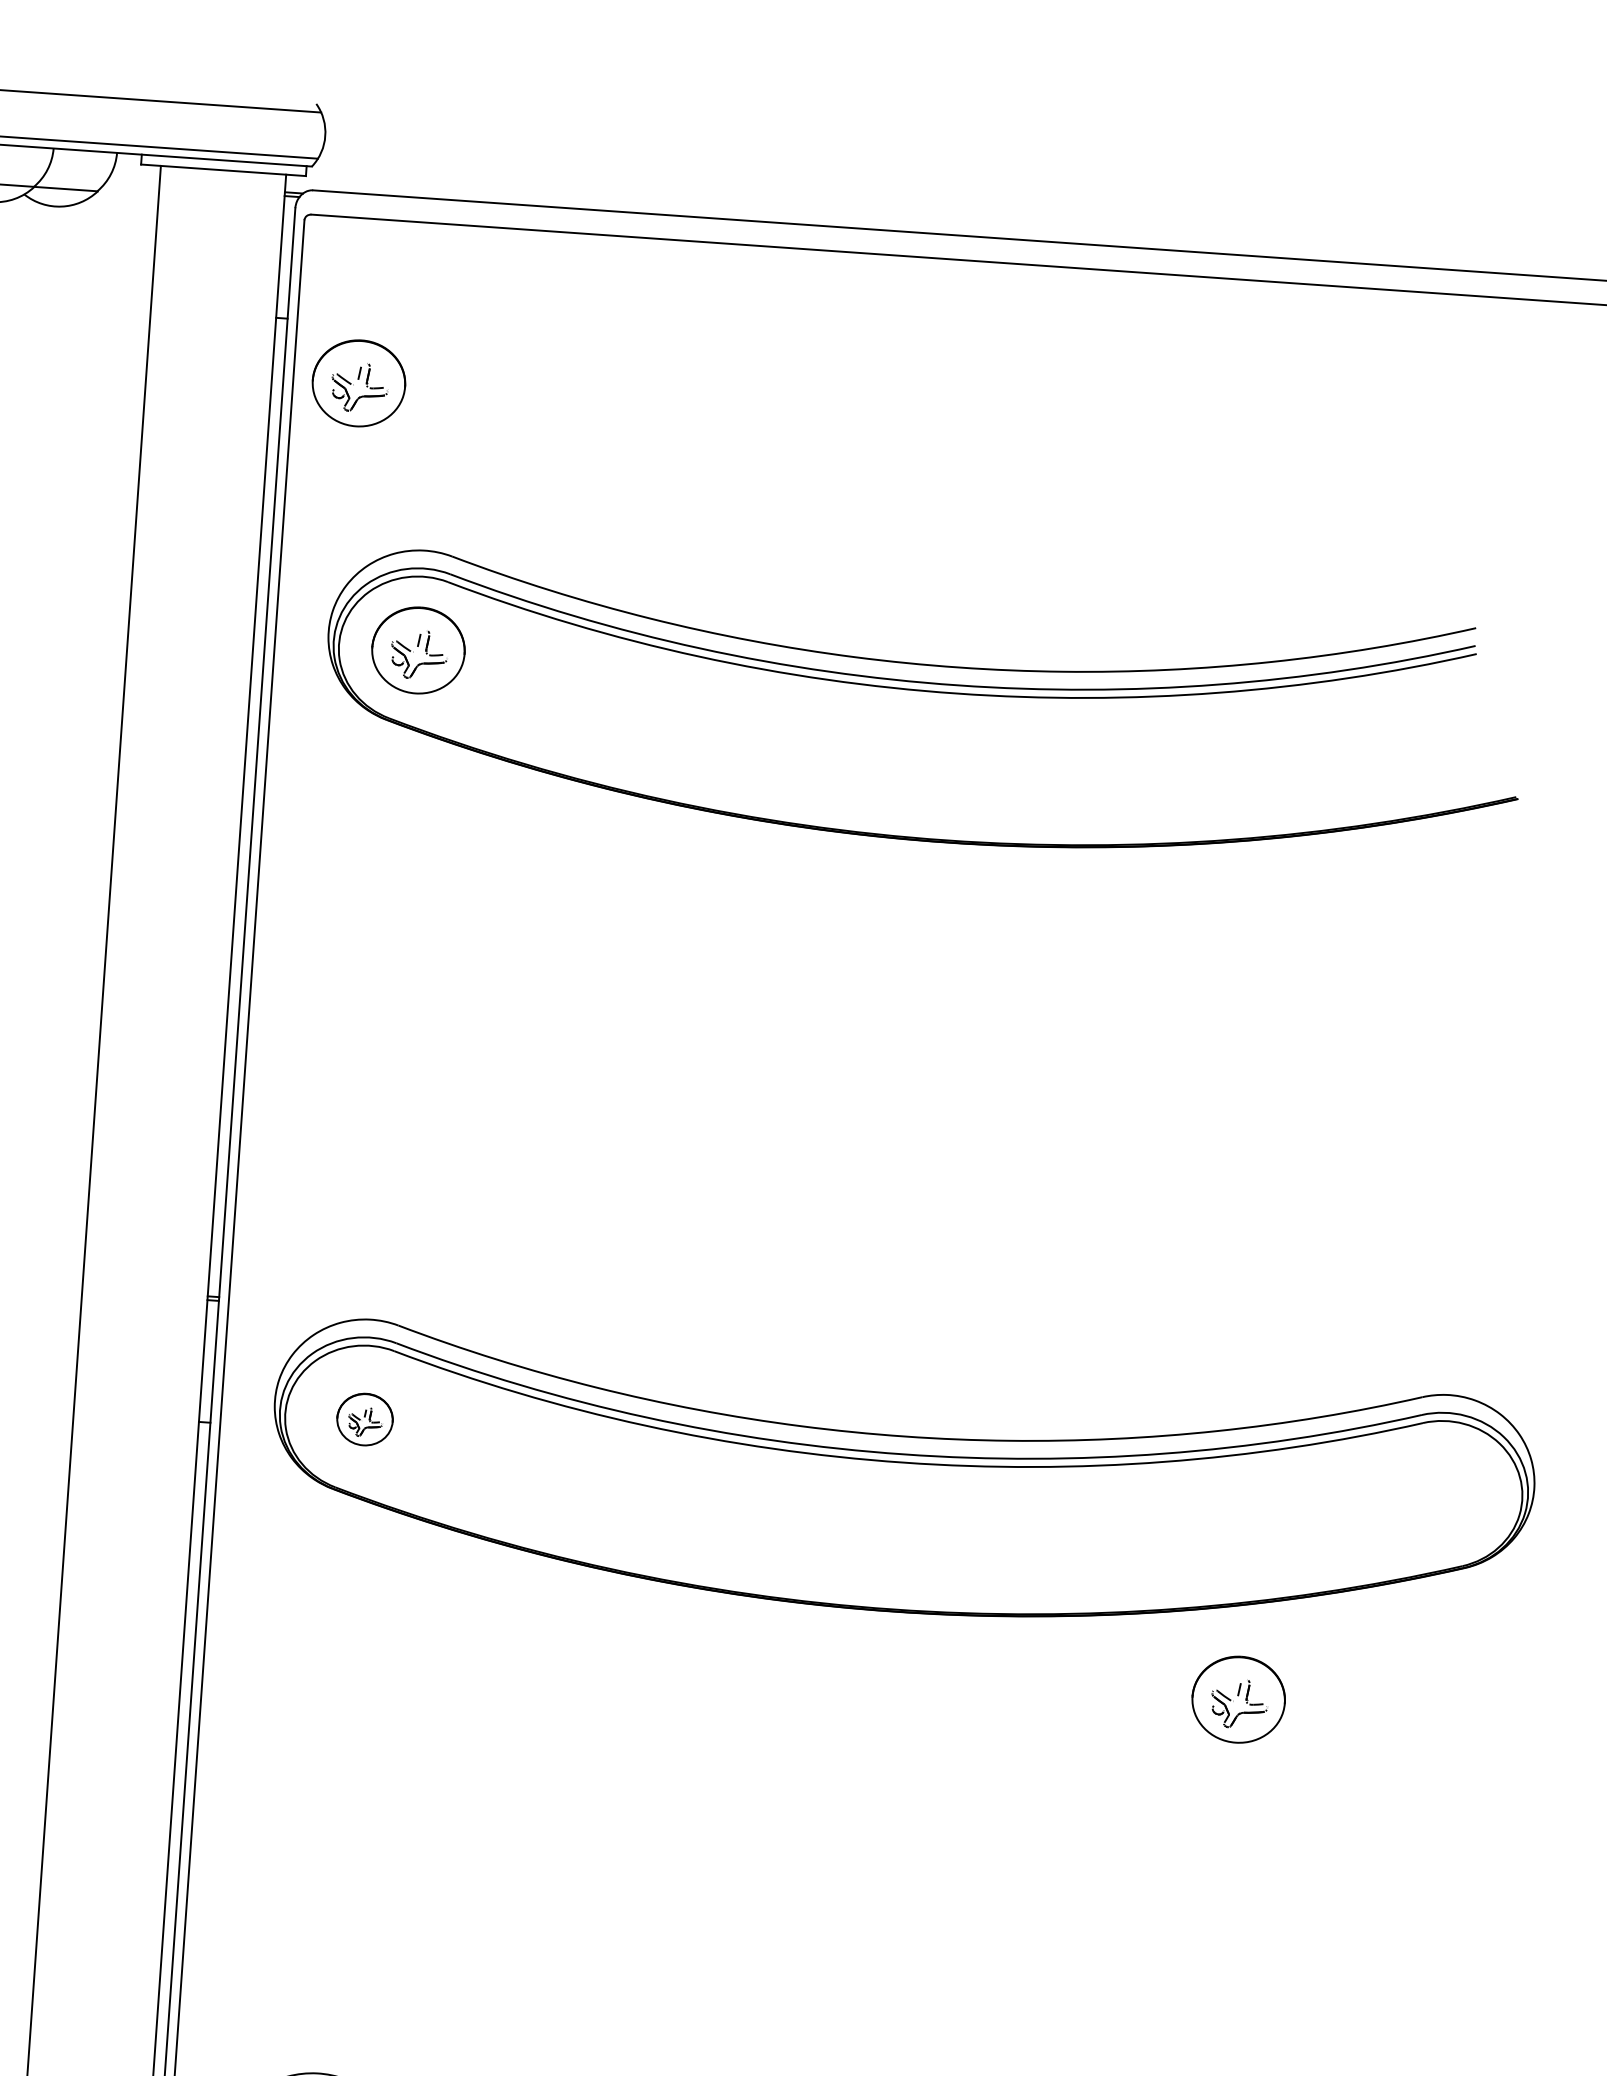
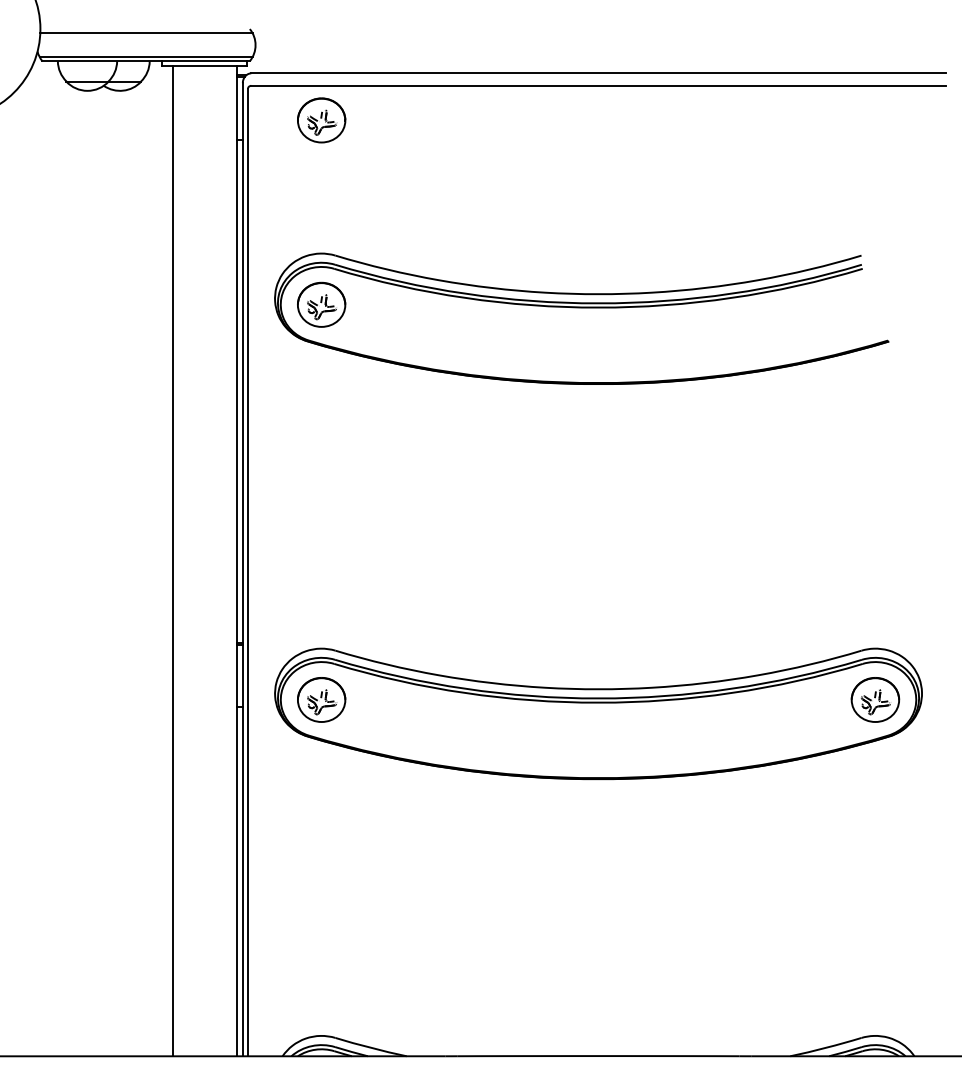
part: (358, 383) -> (321, 120), moved
part: (364, 1418) -> (321, 699), size x1.67
part: (1238, 1698) -> (875, 699), moved

